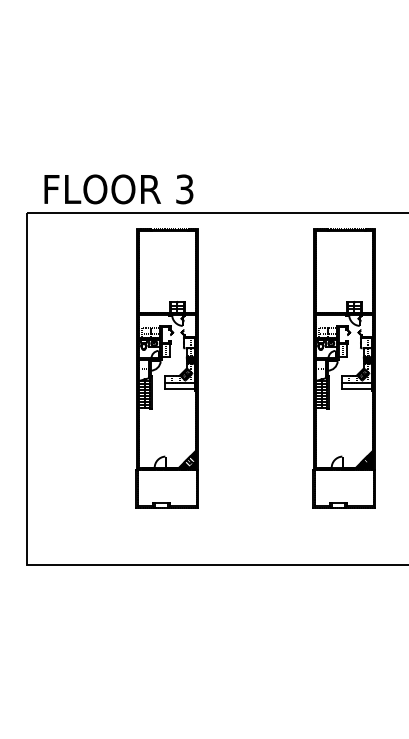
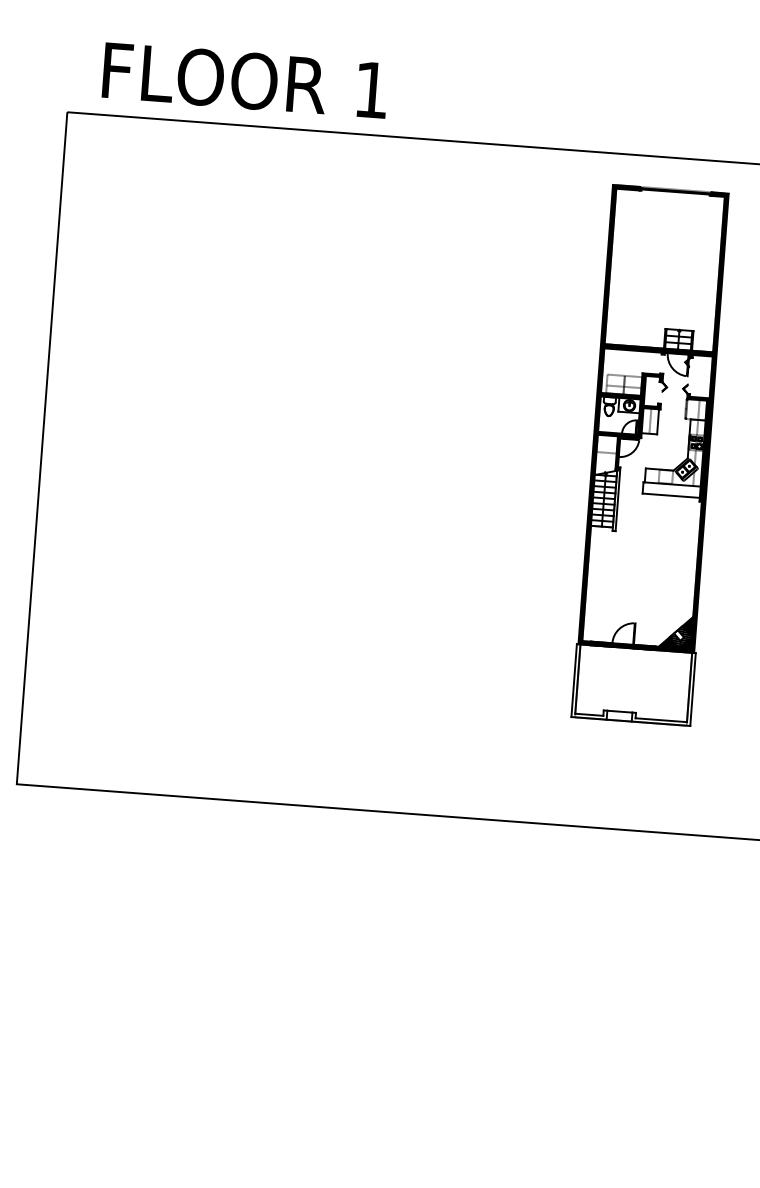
text: (184, 189) -> (371, 90), 3 -> 1
part: (166, 368) -> (311, 429), removed

